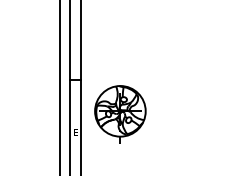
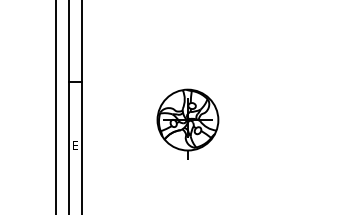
part: (120, 114) -> (187, 123), moved

